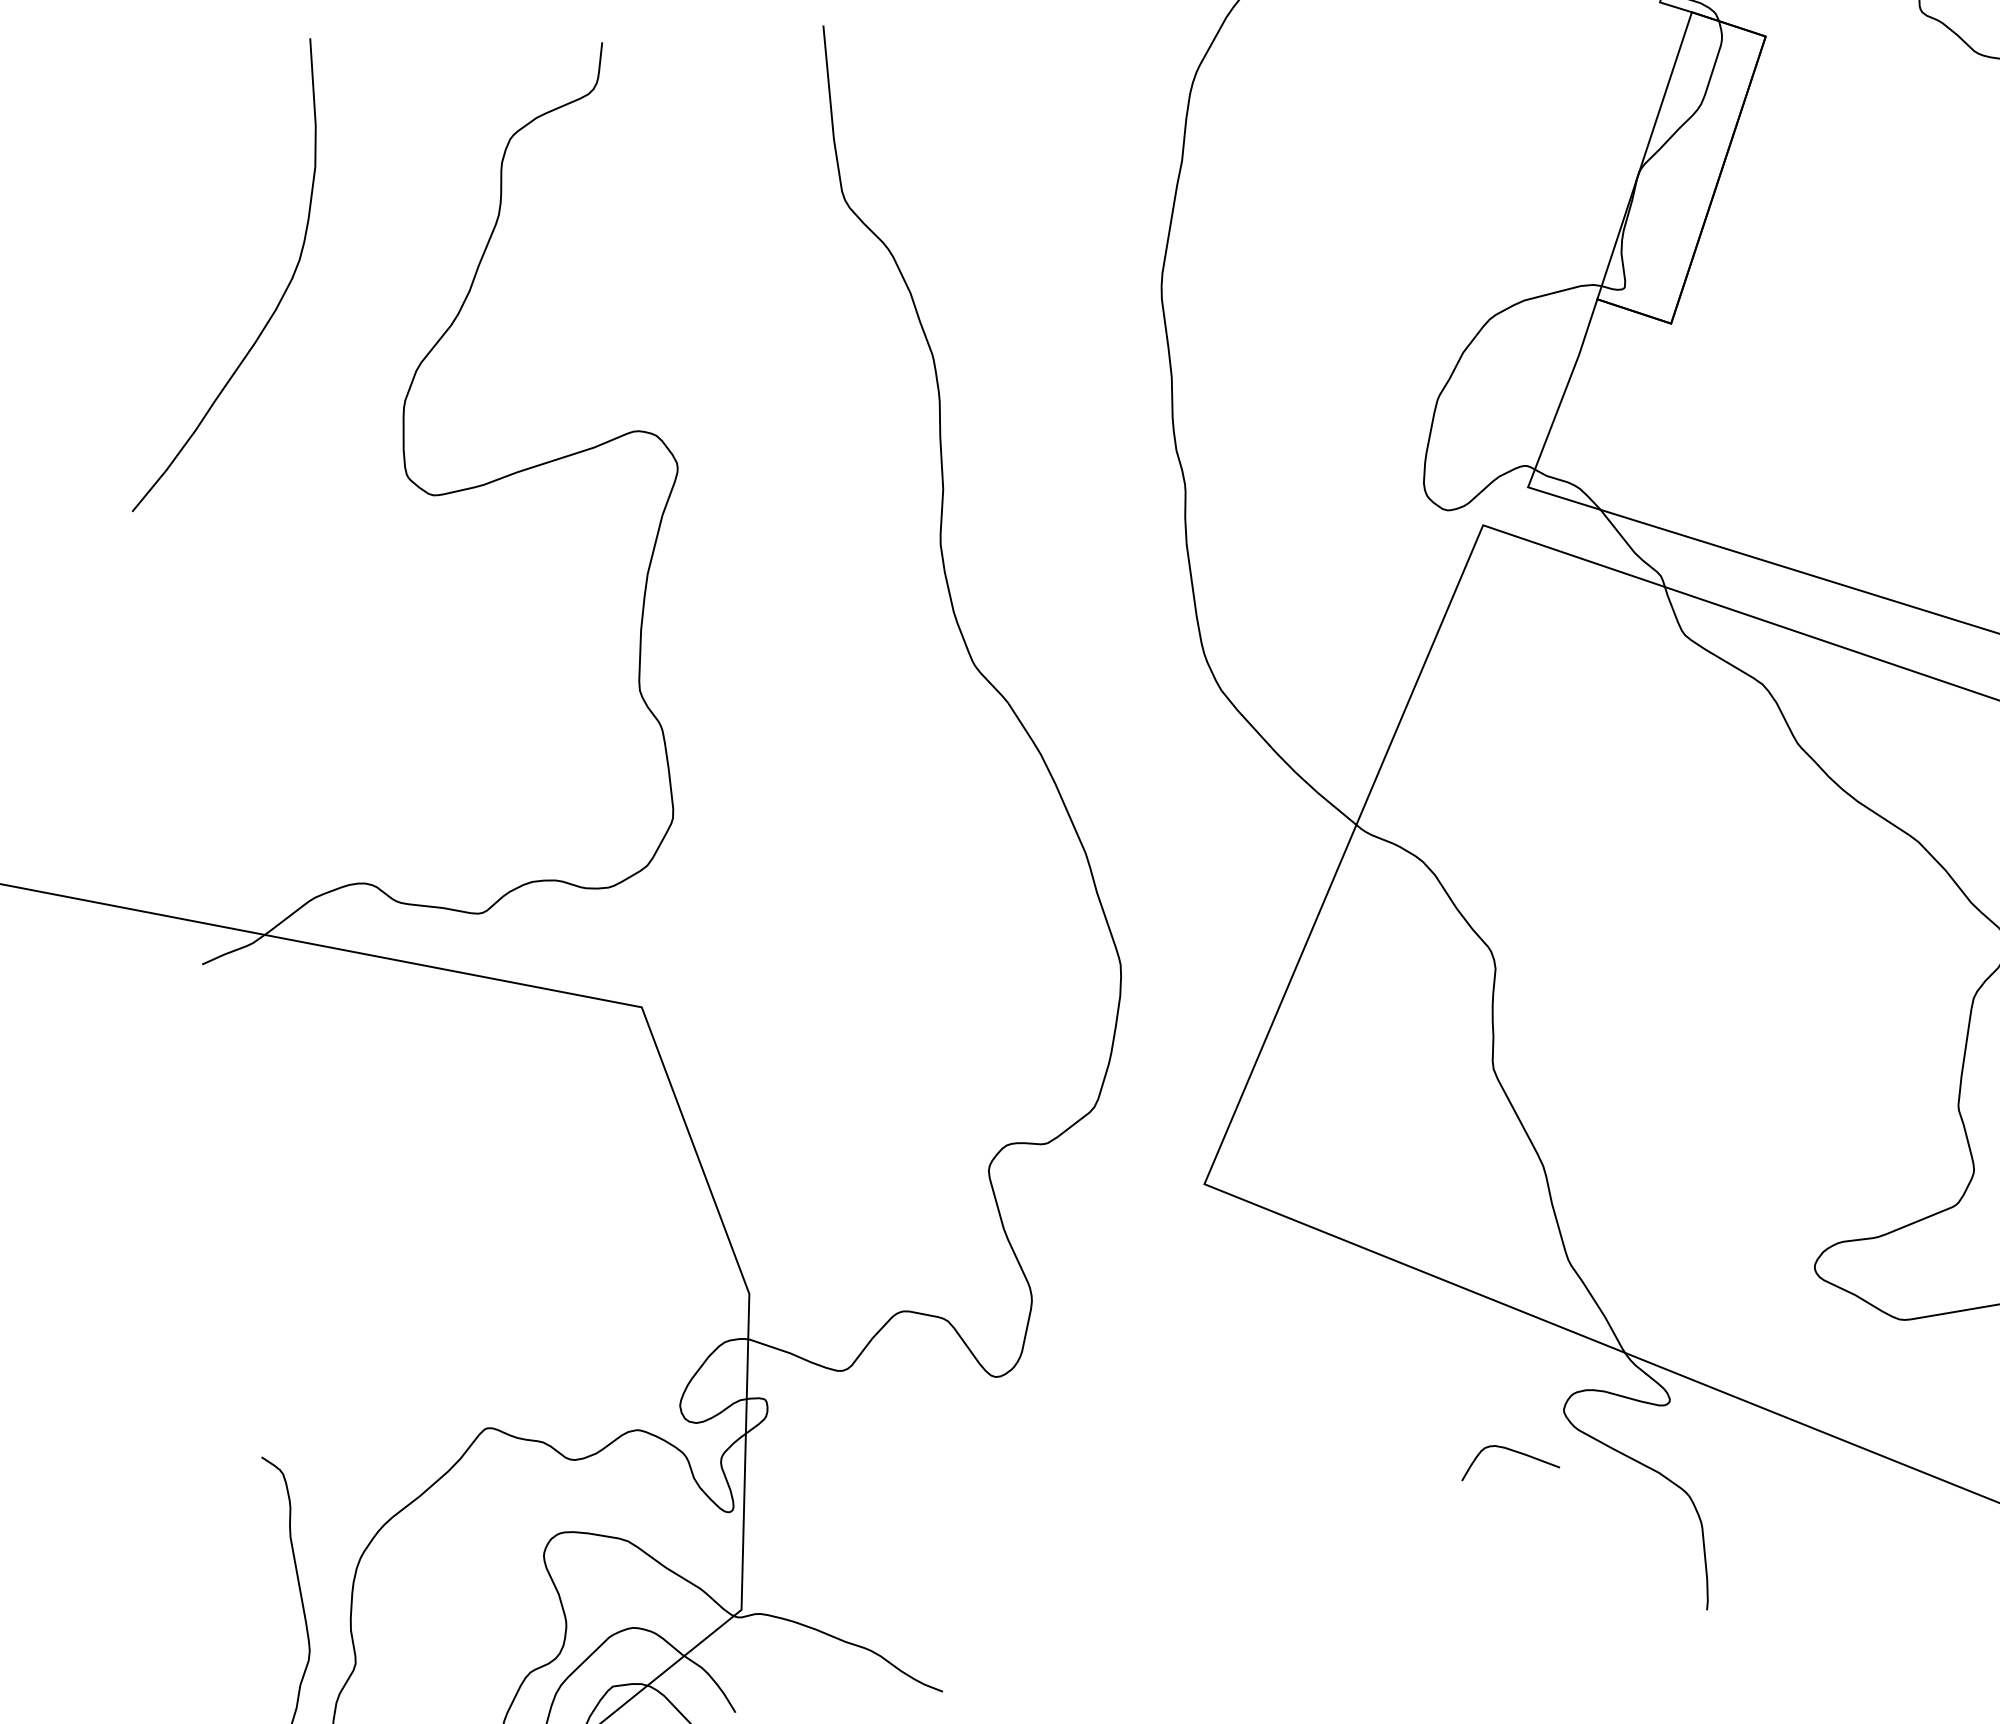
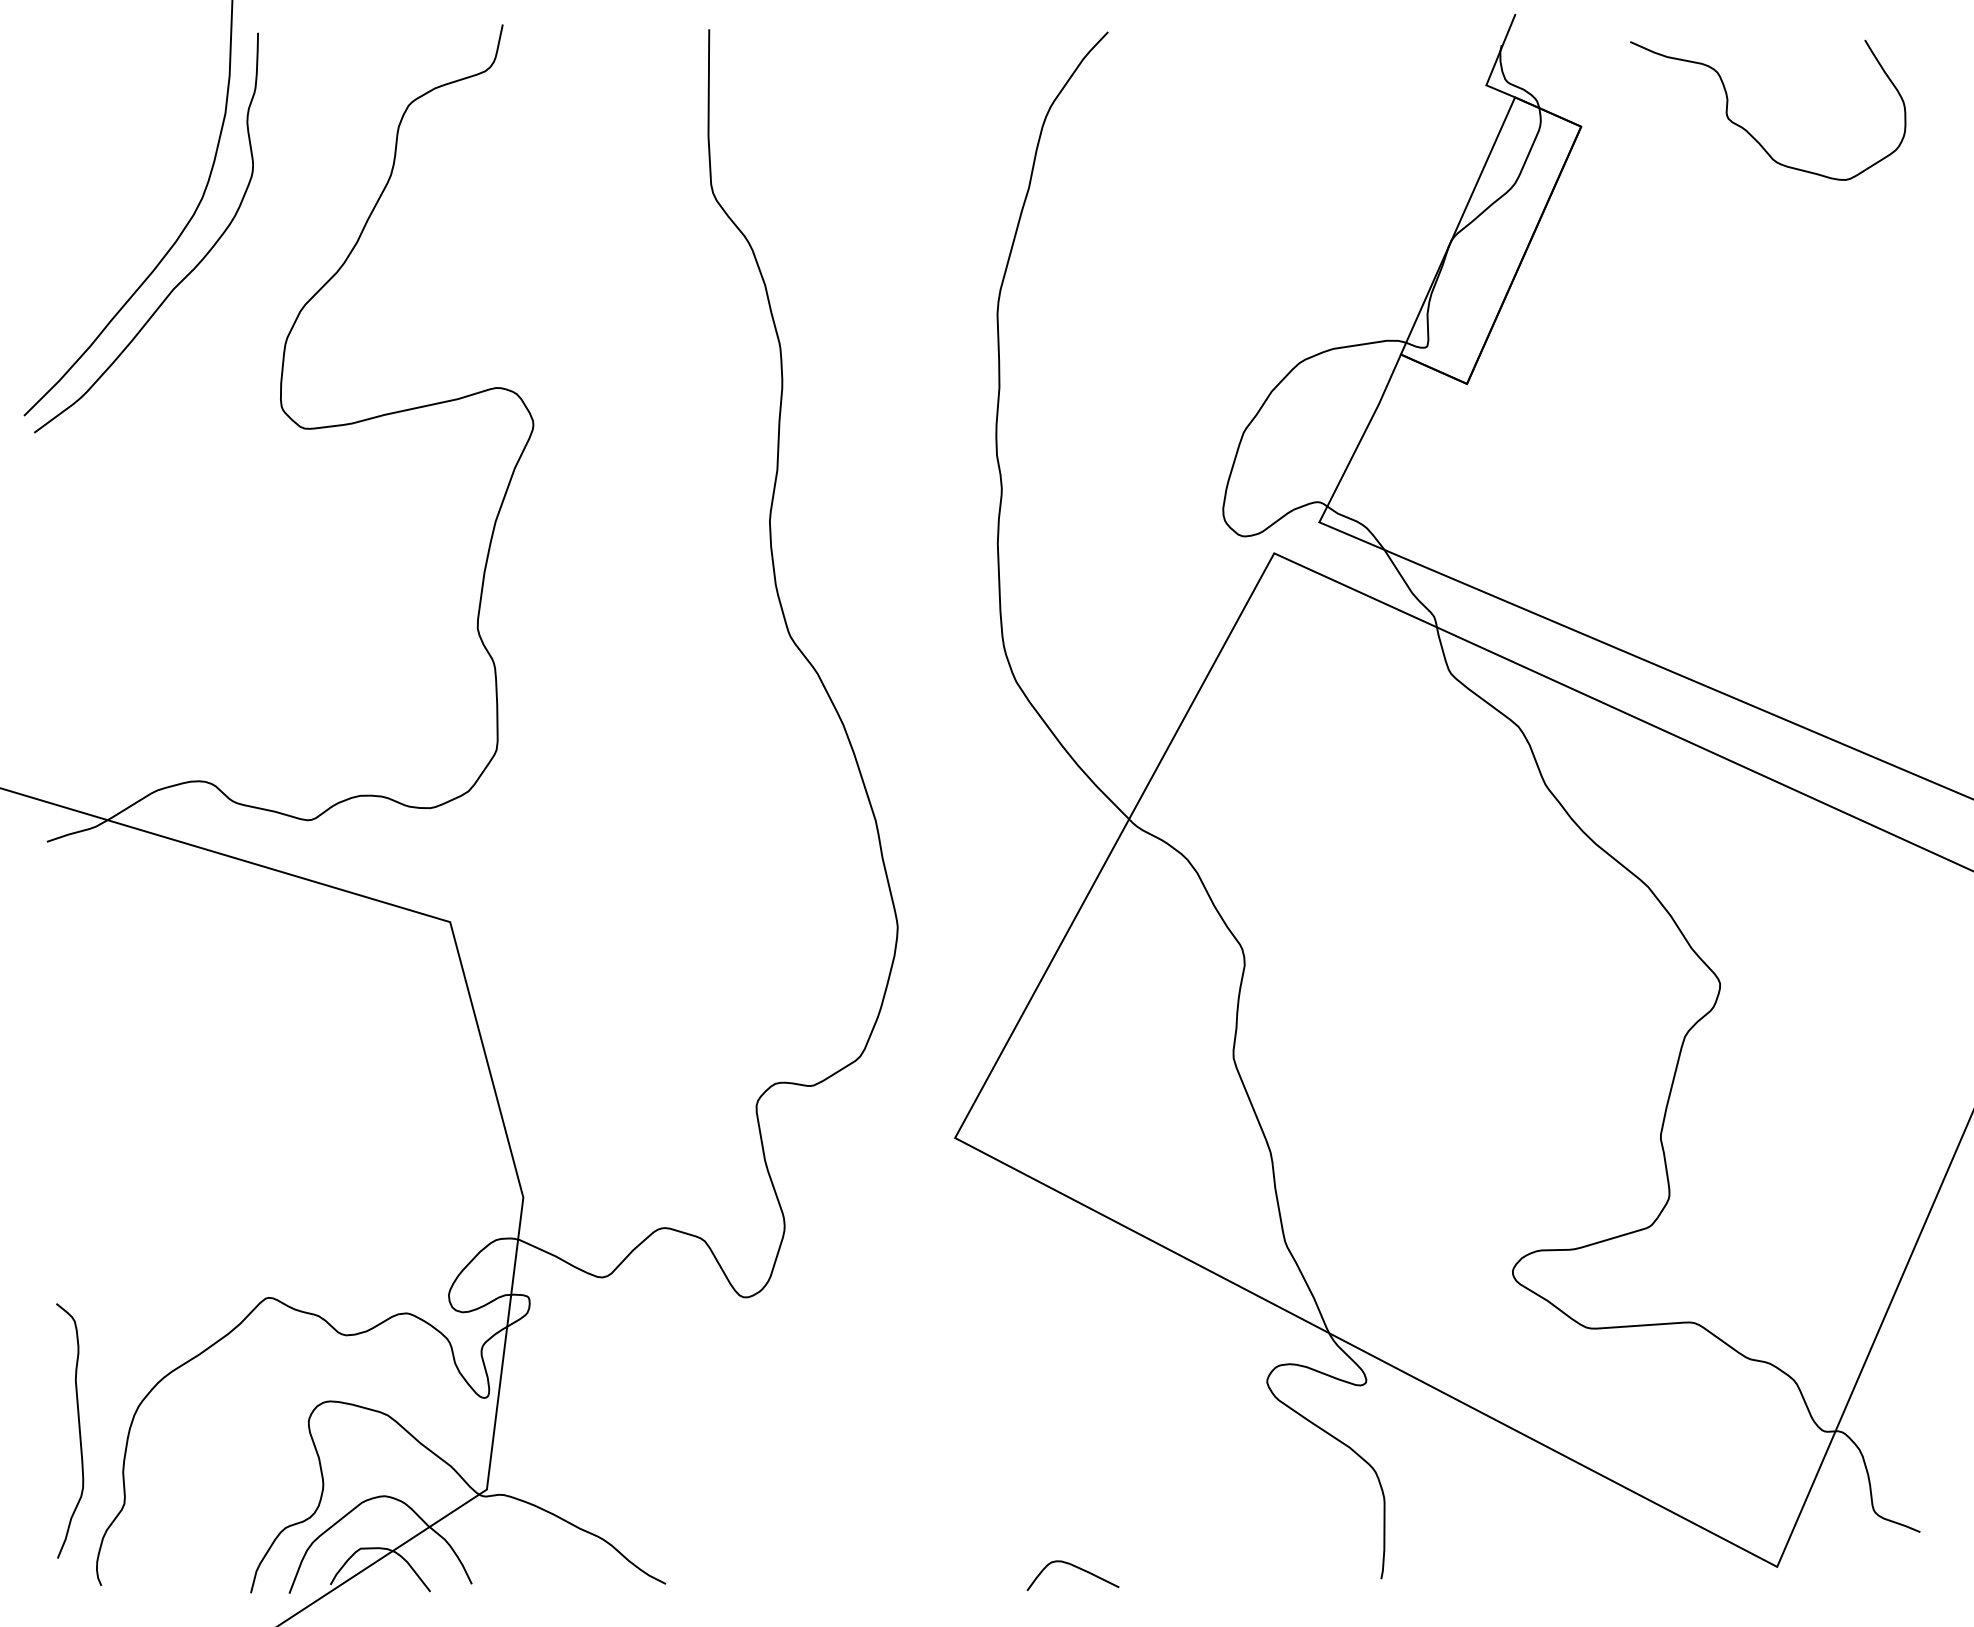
curve: (292, 341) -> (188, 273), added
curve: (1511, 1450) -> (1075, 1567), moved

